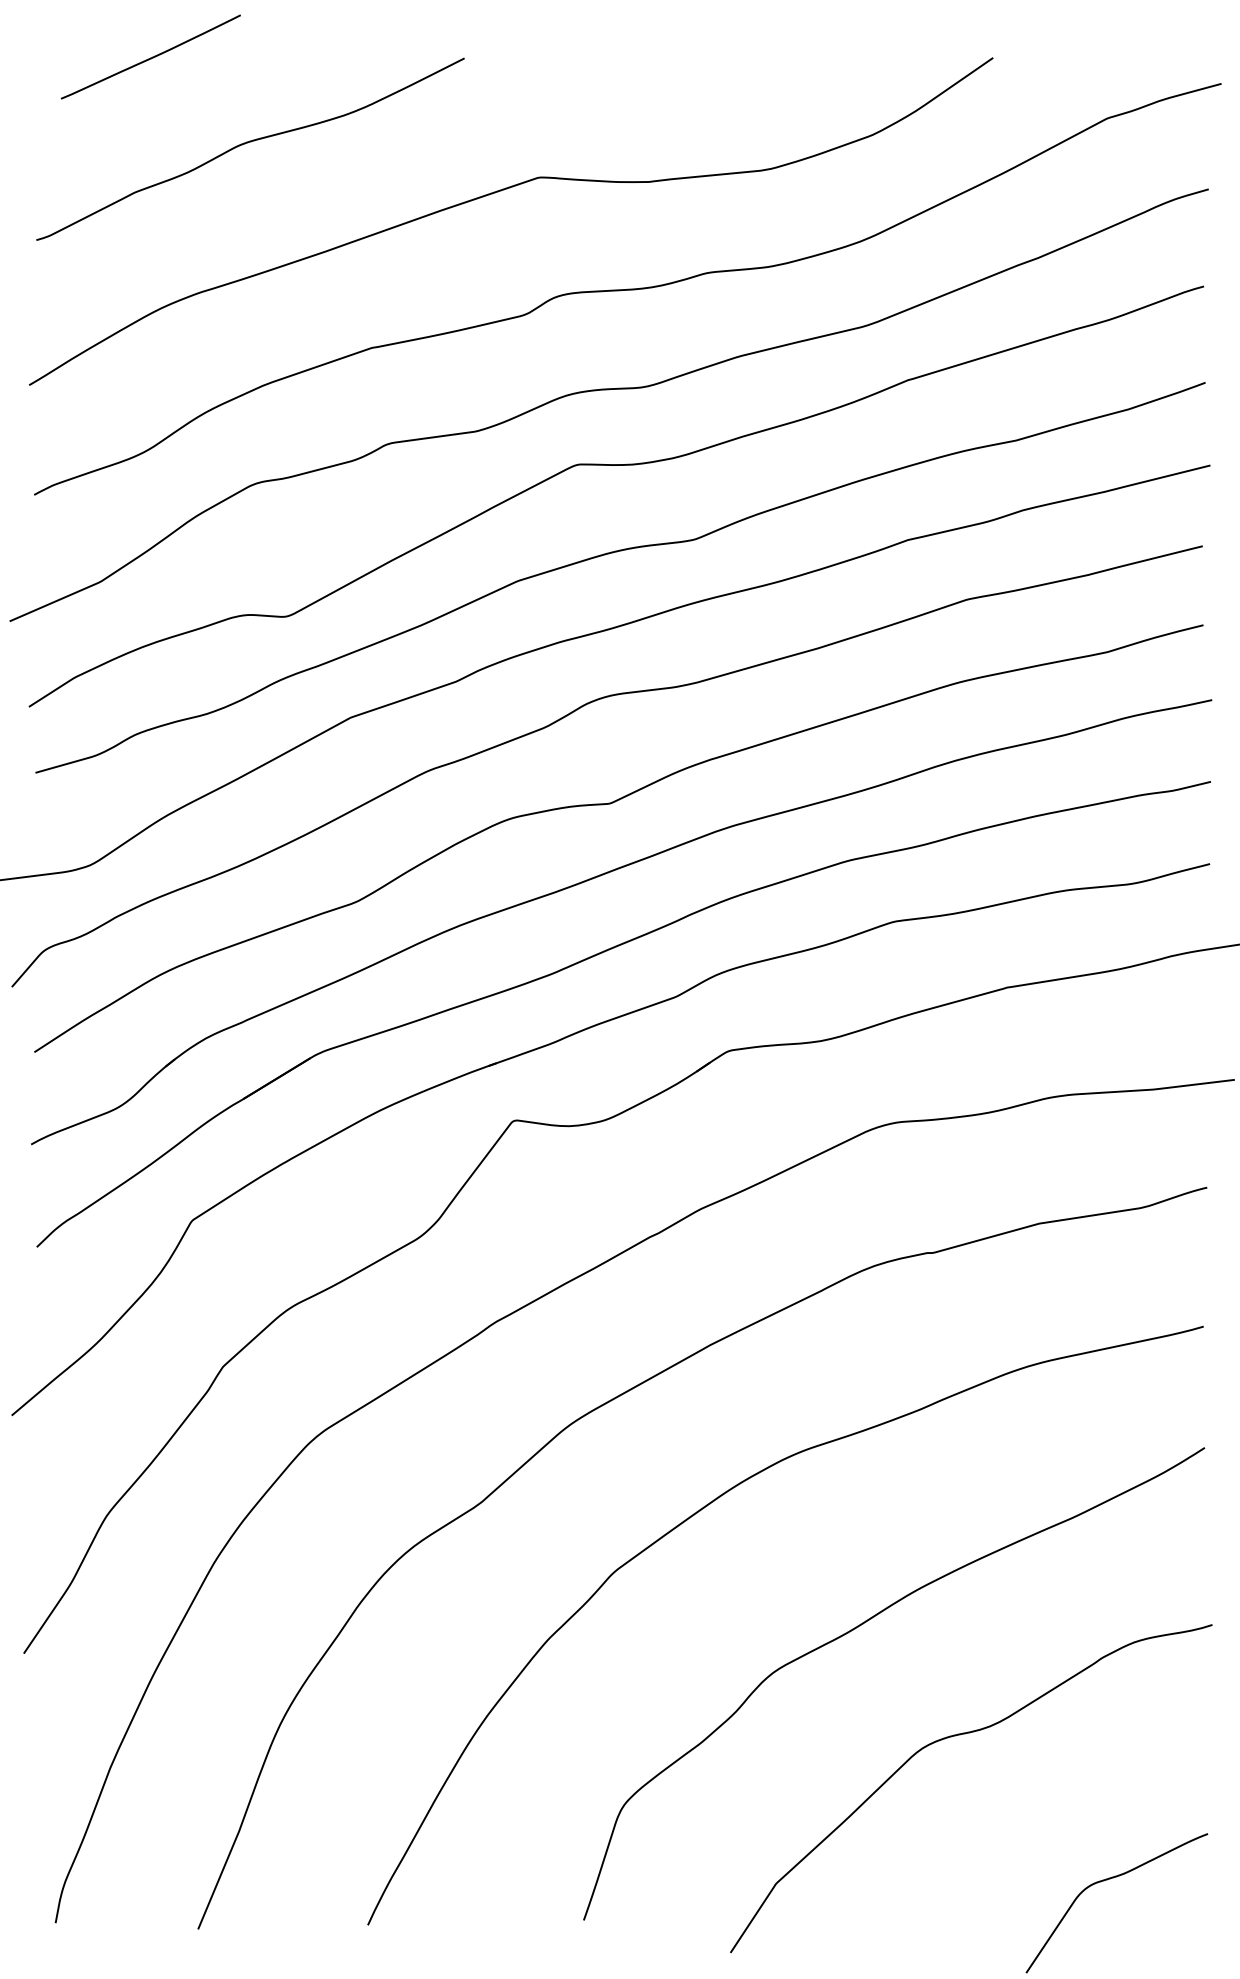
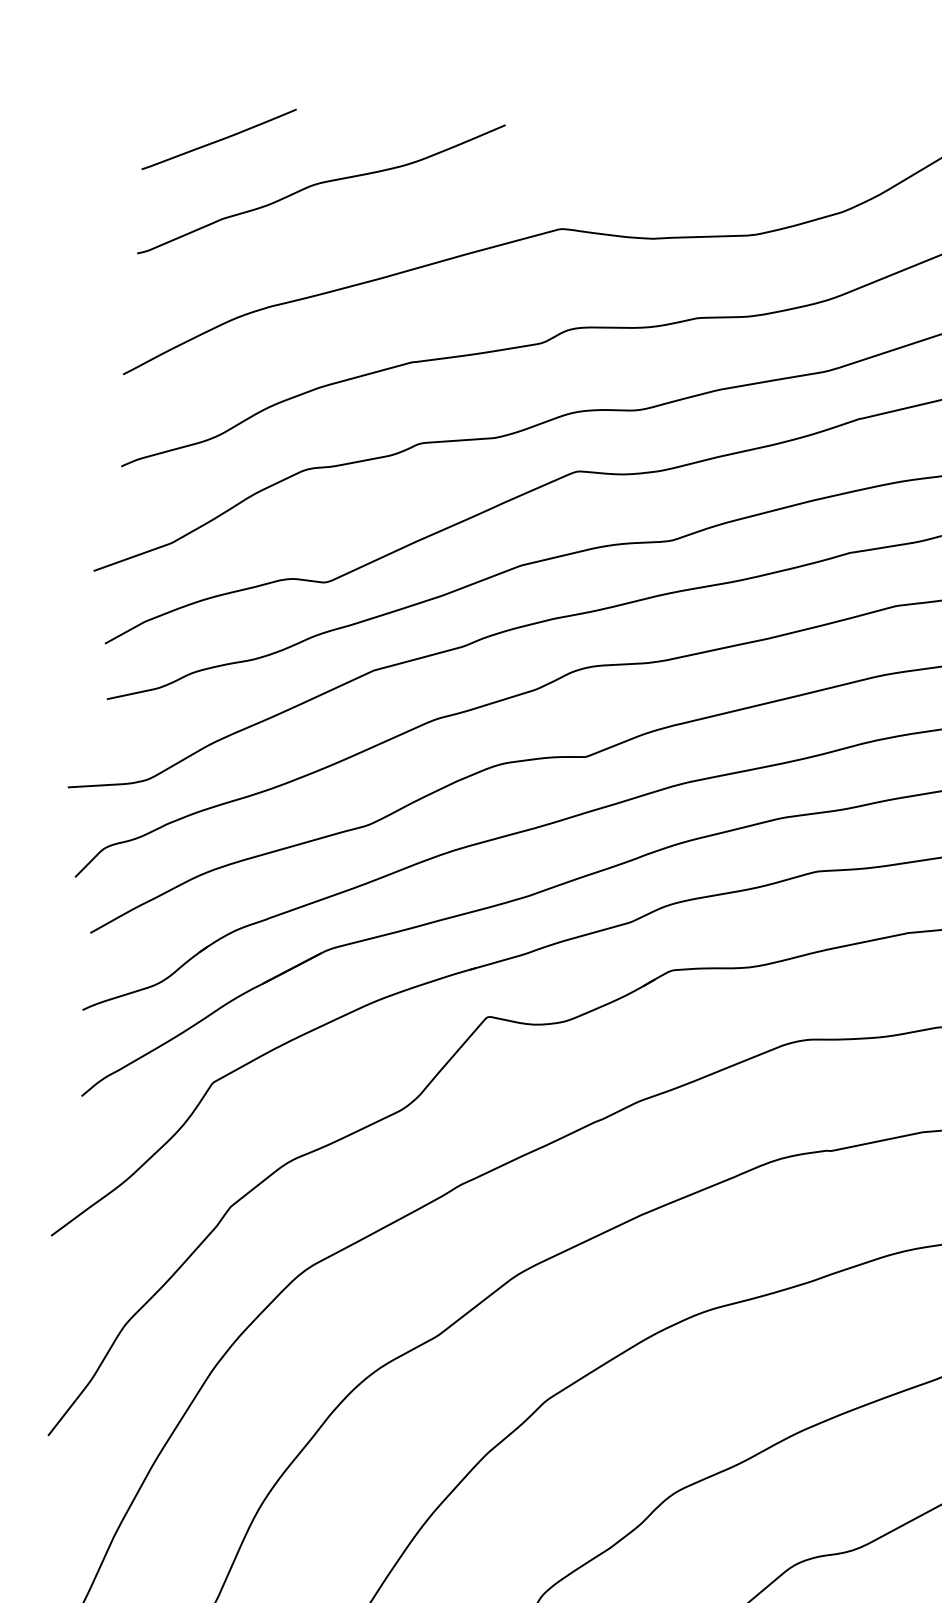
curve: (150, 57) -> (218, 139), moved

